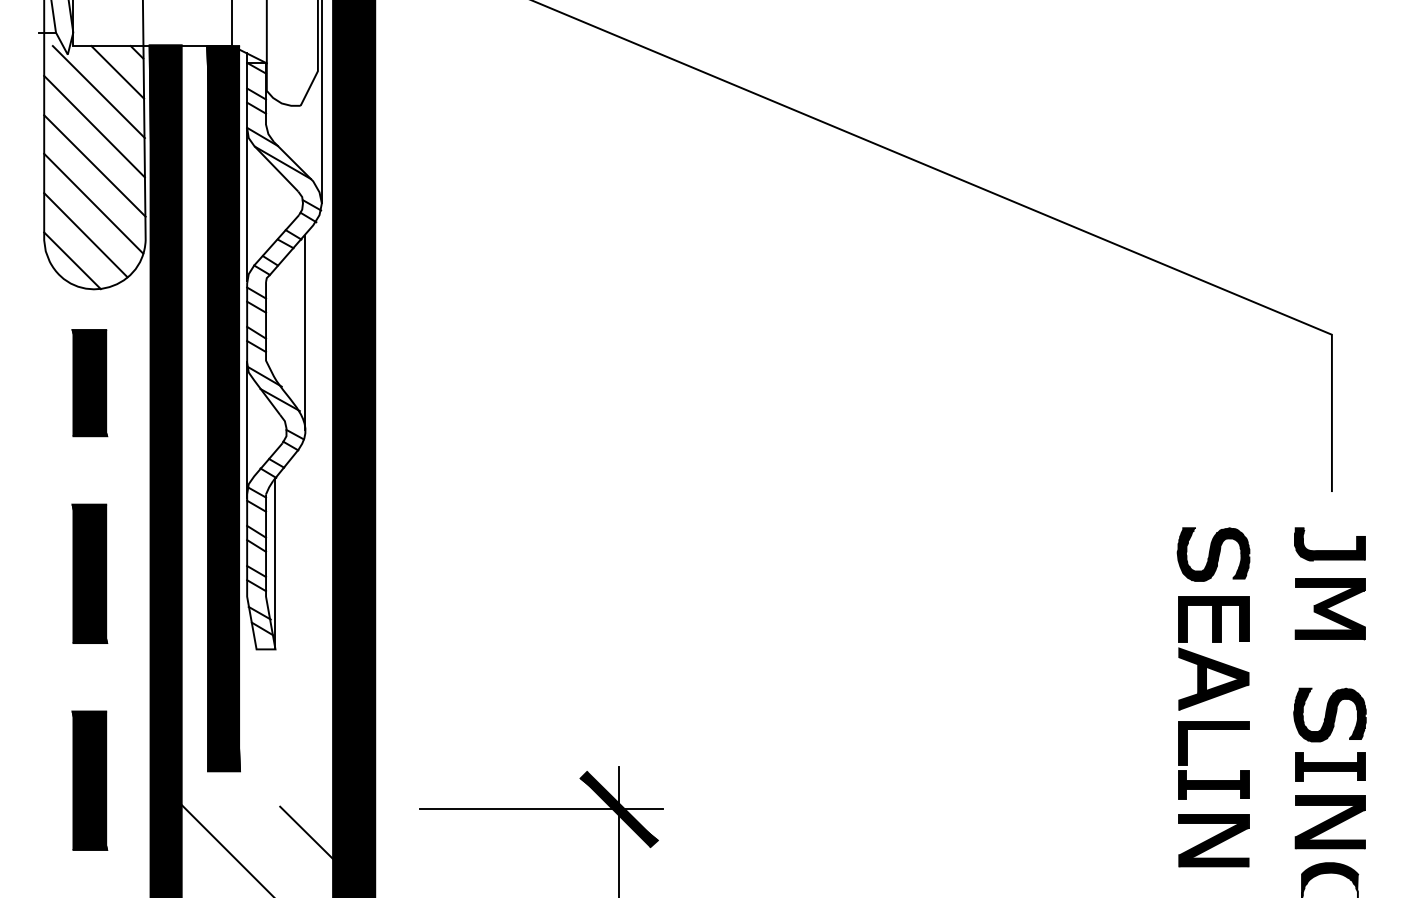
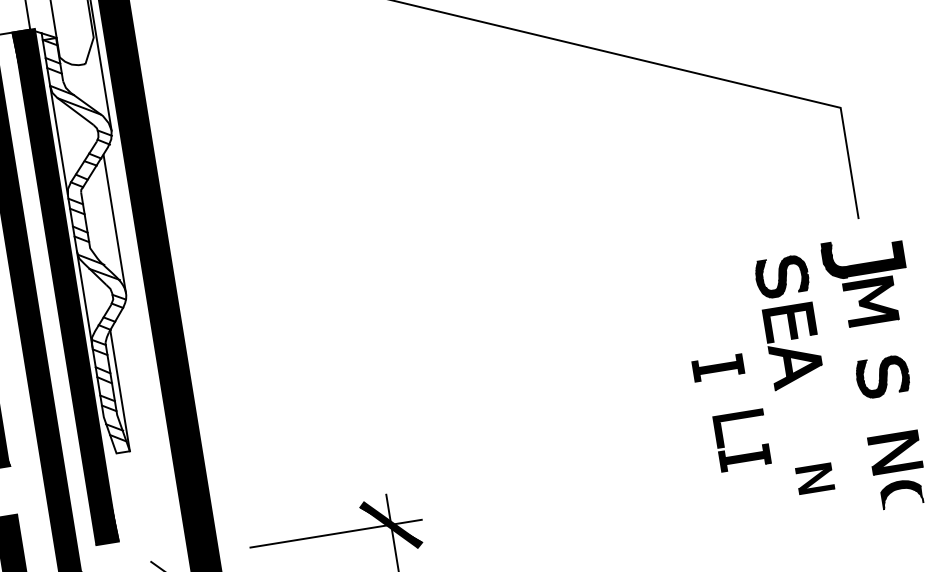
part: (1329, 544) -> (862, 256), size x1.6
part: (1330, 766) -> (718, 367), moved
part: (1213, 780) -> (744, 454), moved
part: (1213, 840) -> (814, 478), size x0.7

